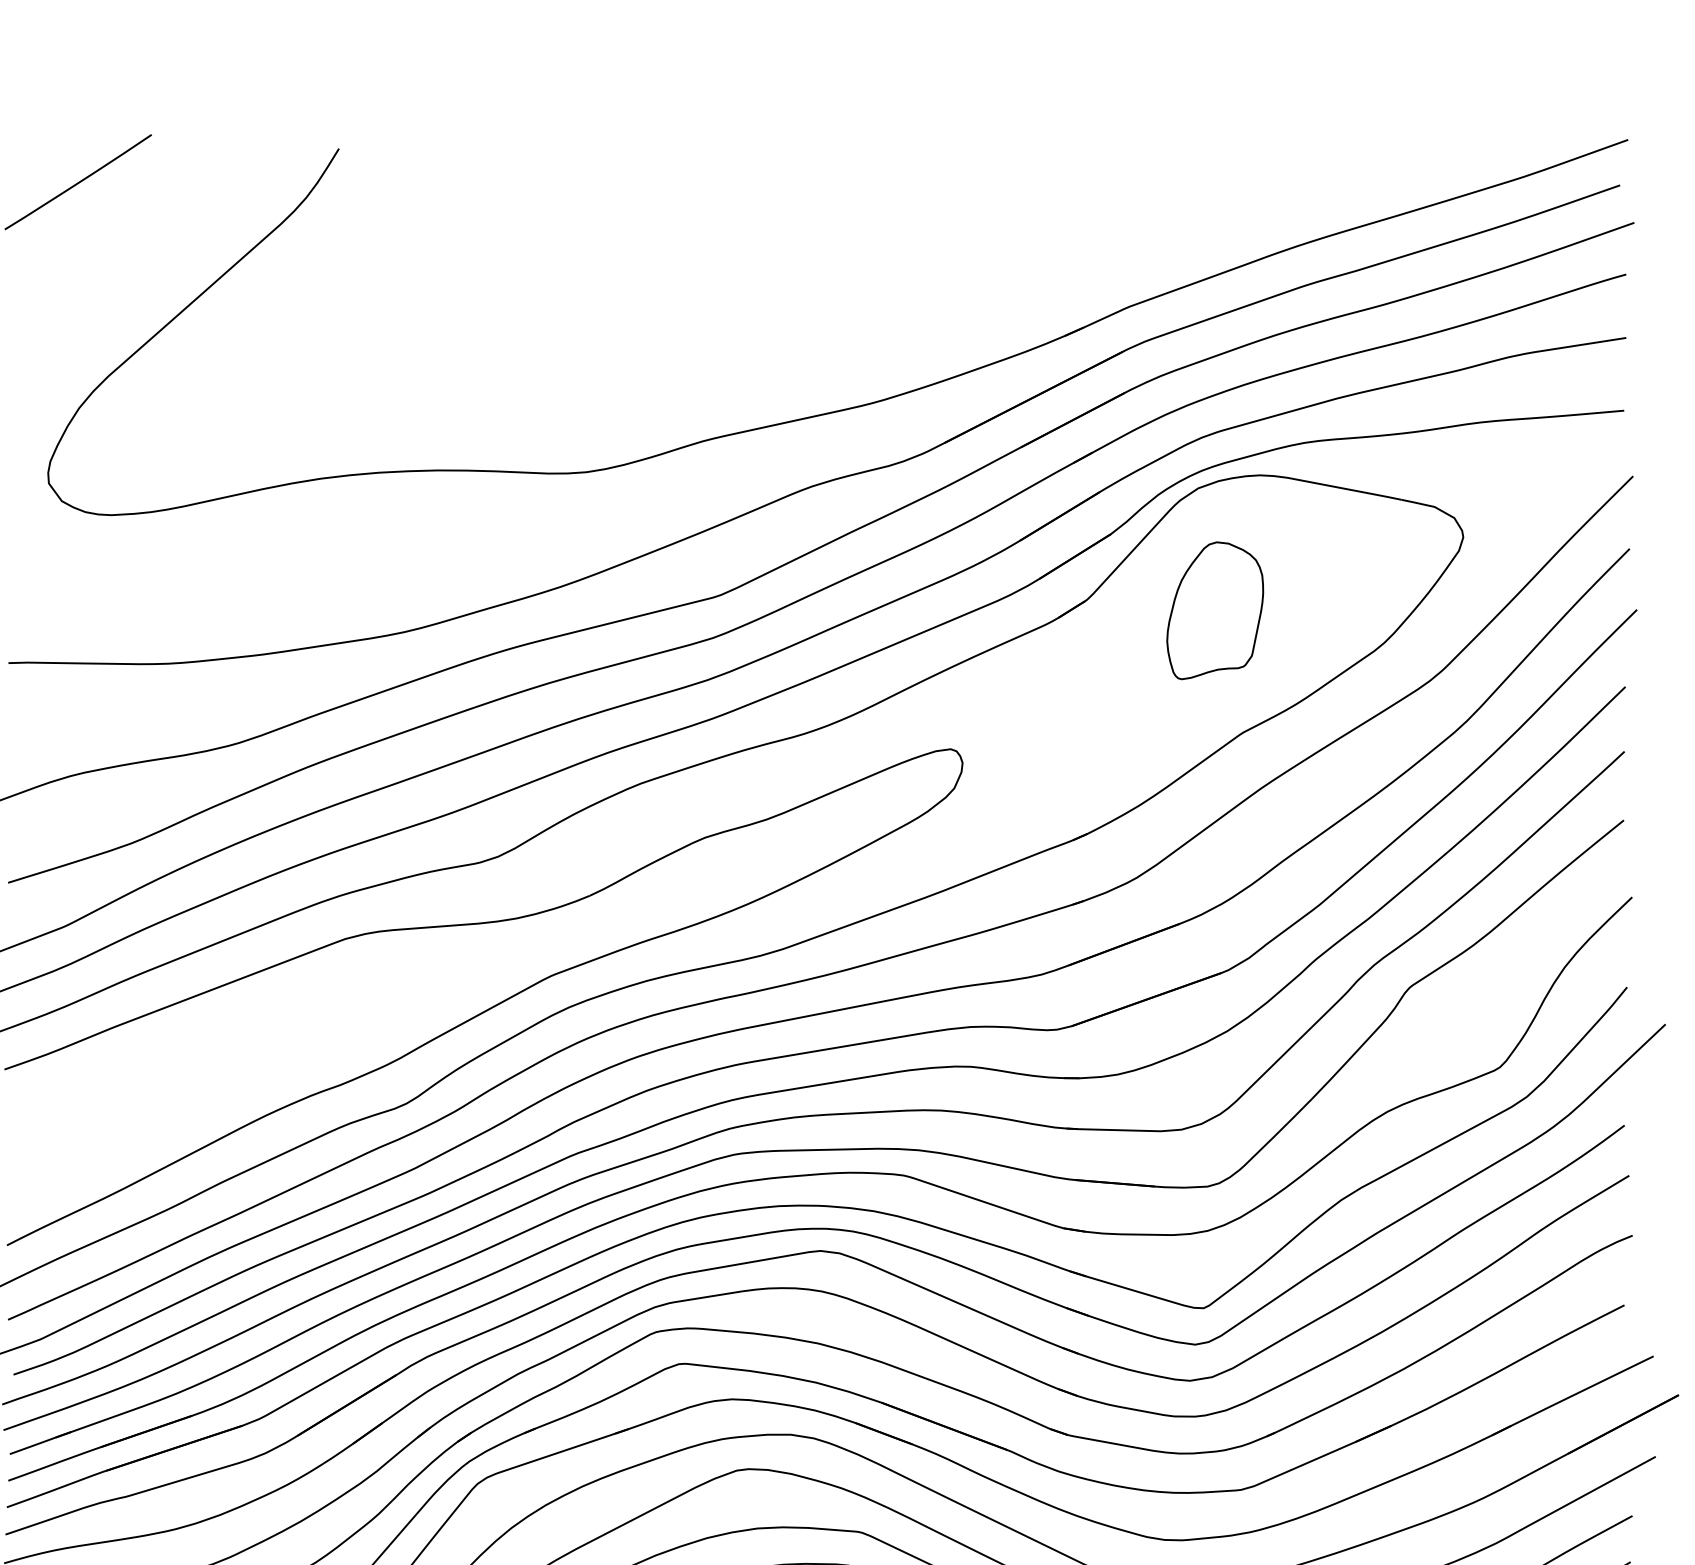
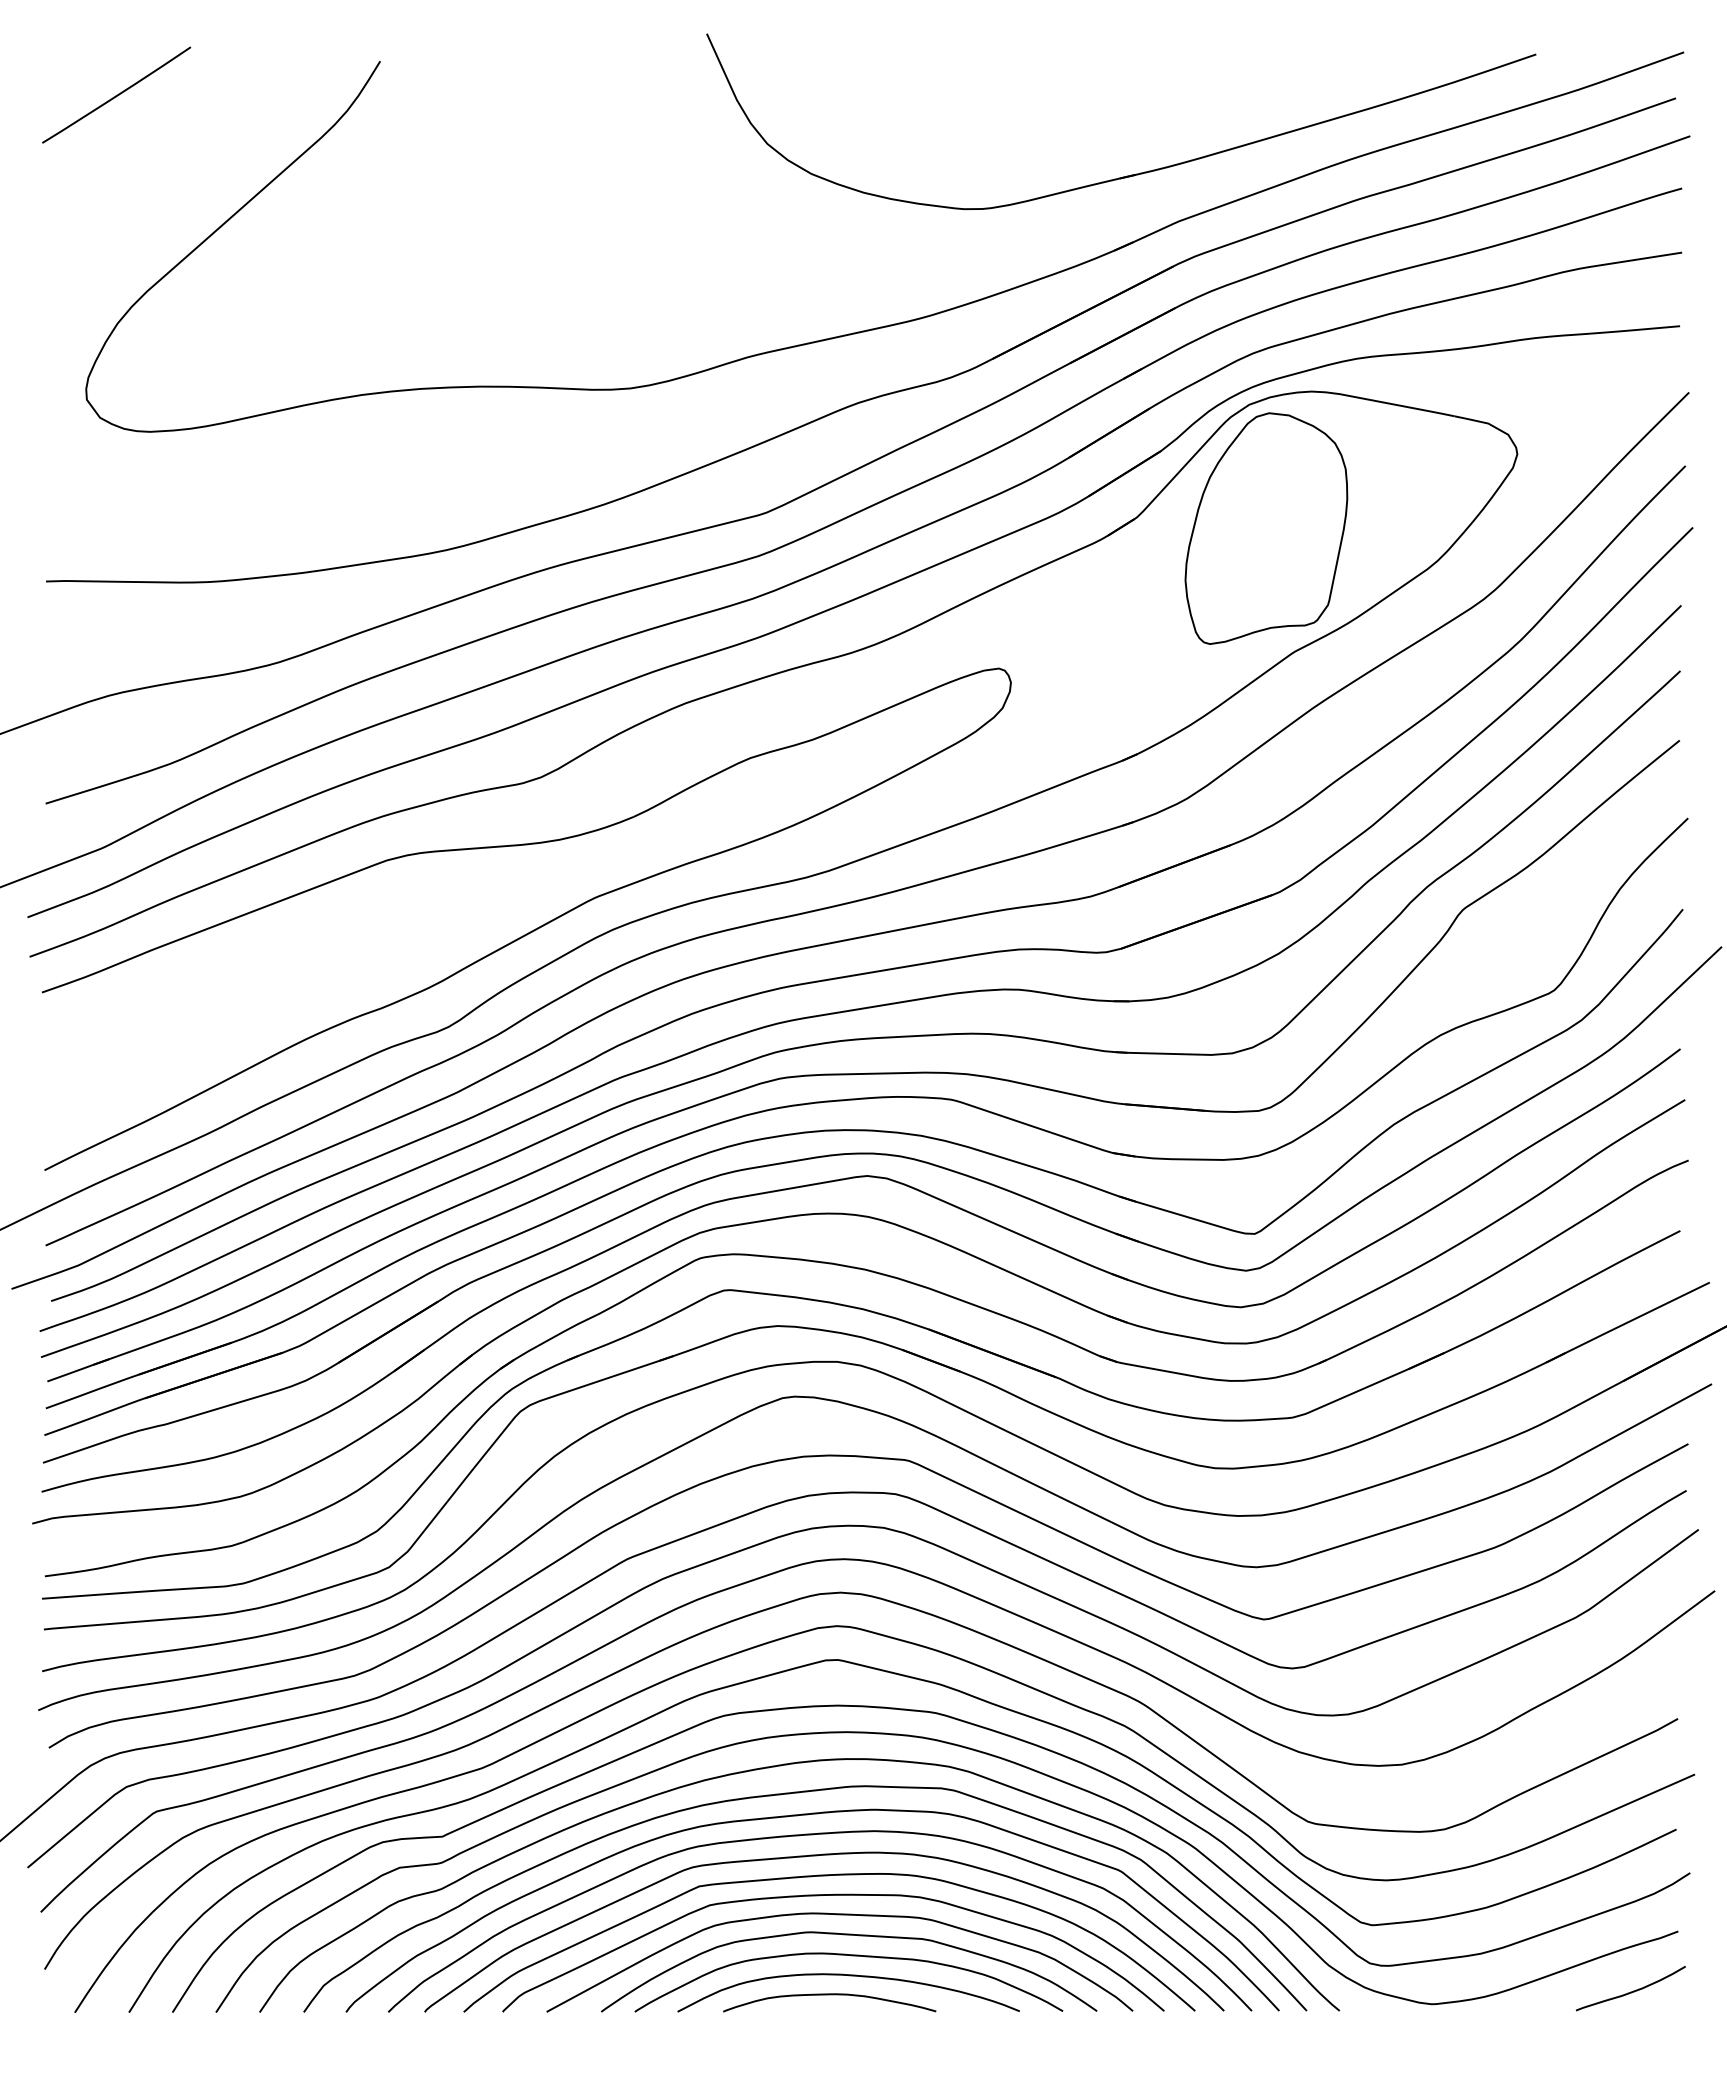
part: (1081, 260) -> (1131, 174), added
part: (1215, 610) -> (1266, 528), size x1.67

